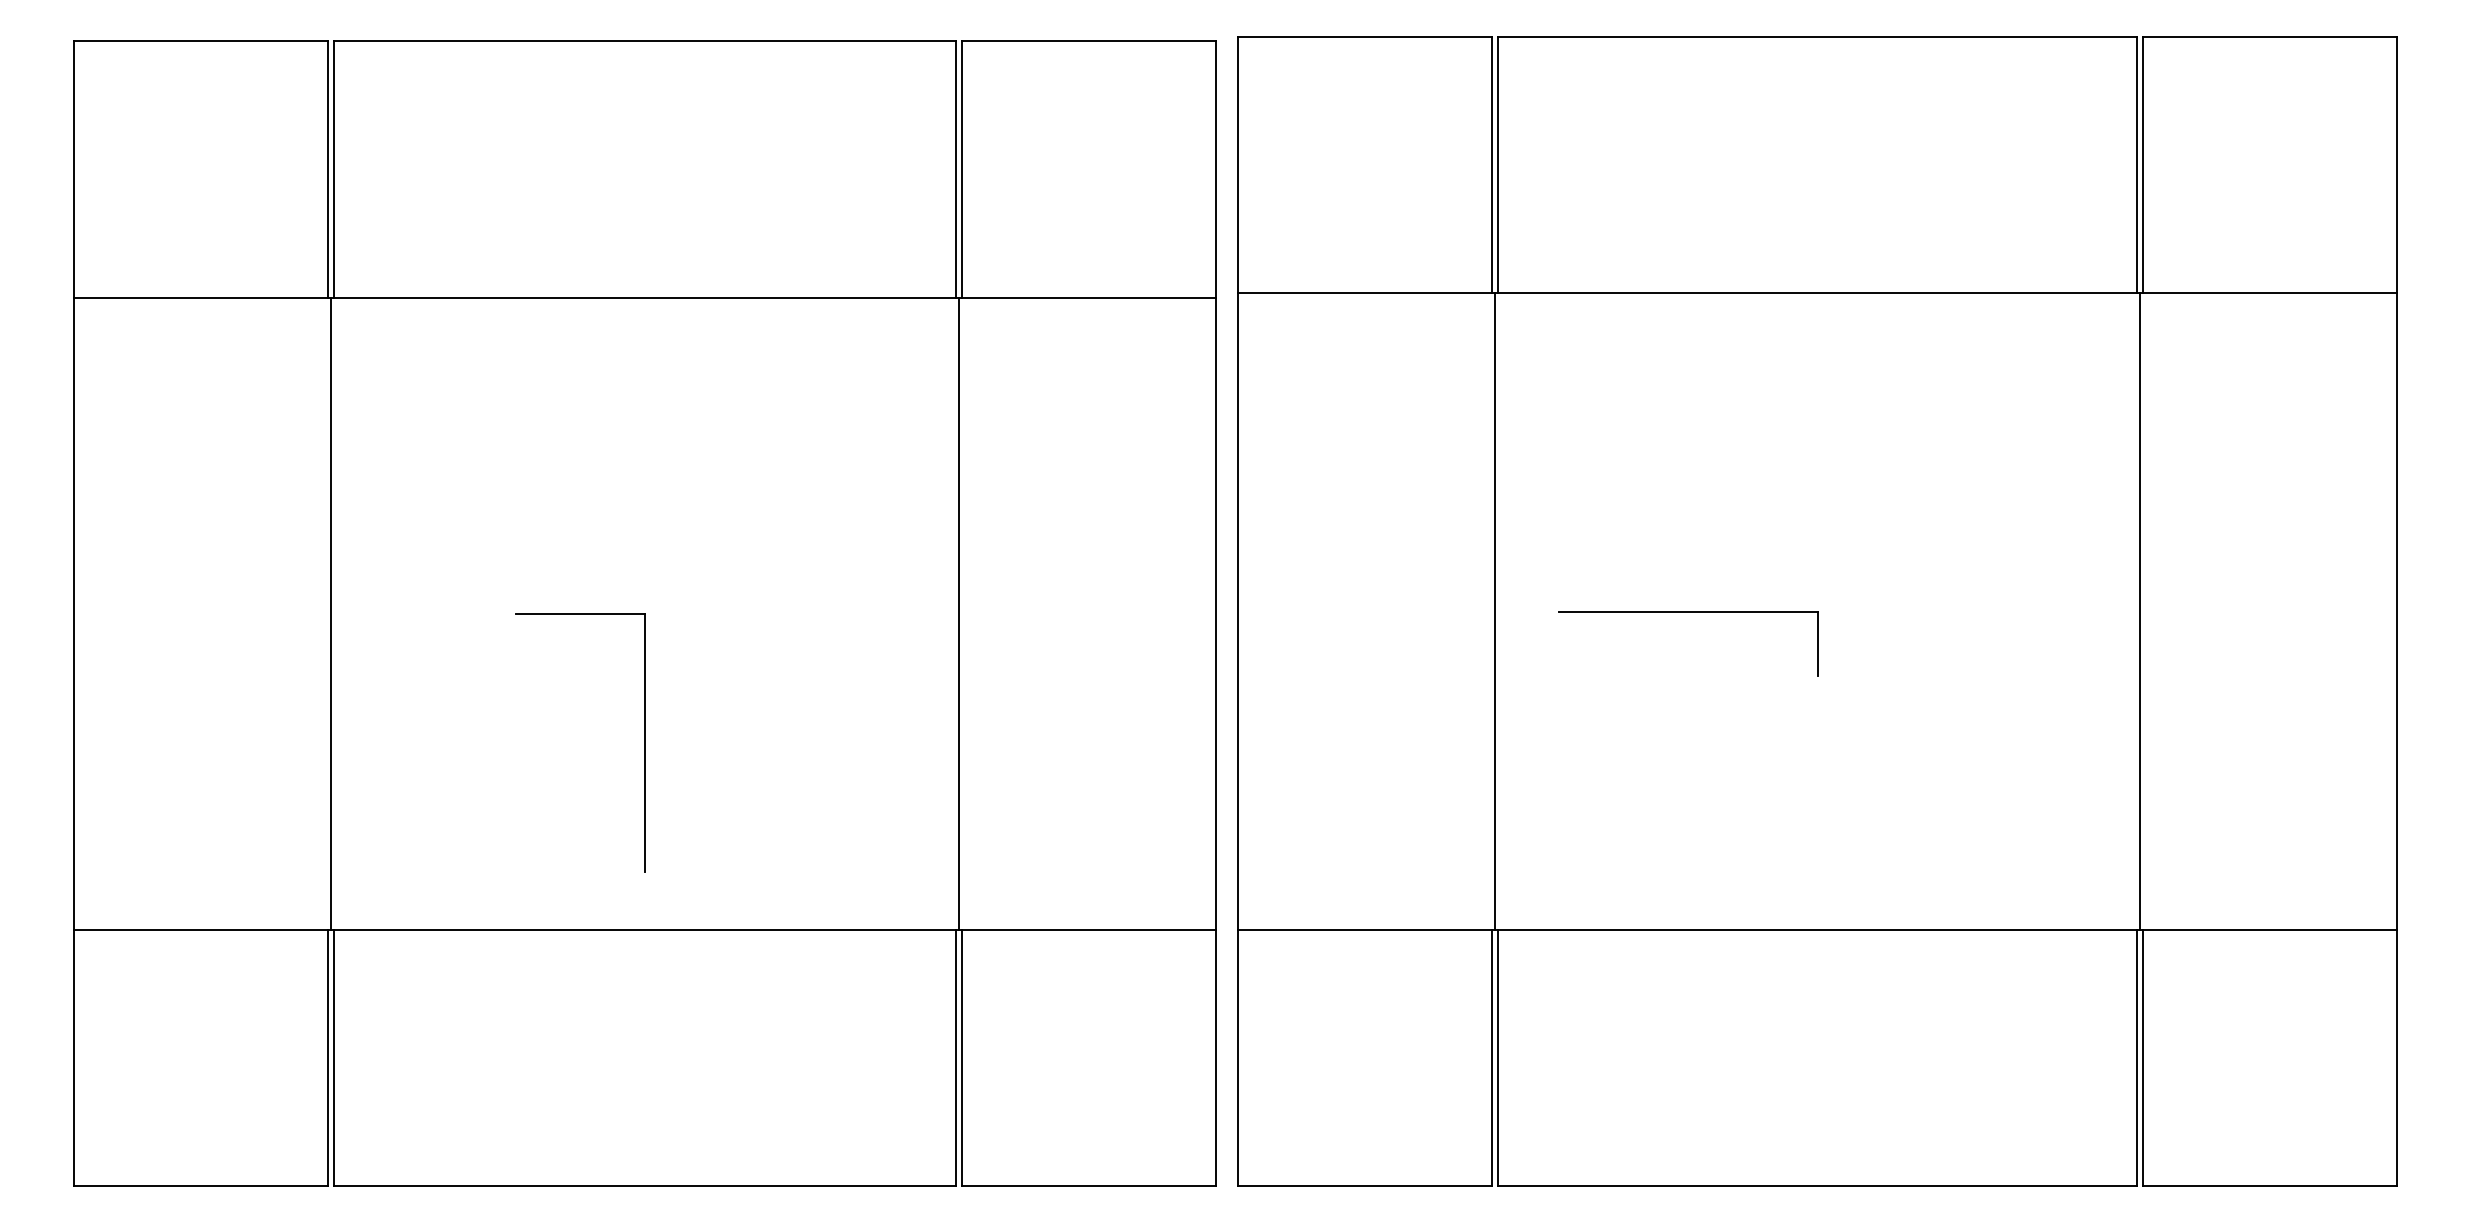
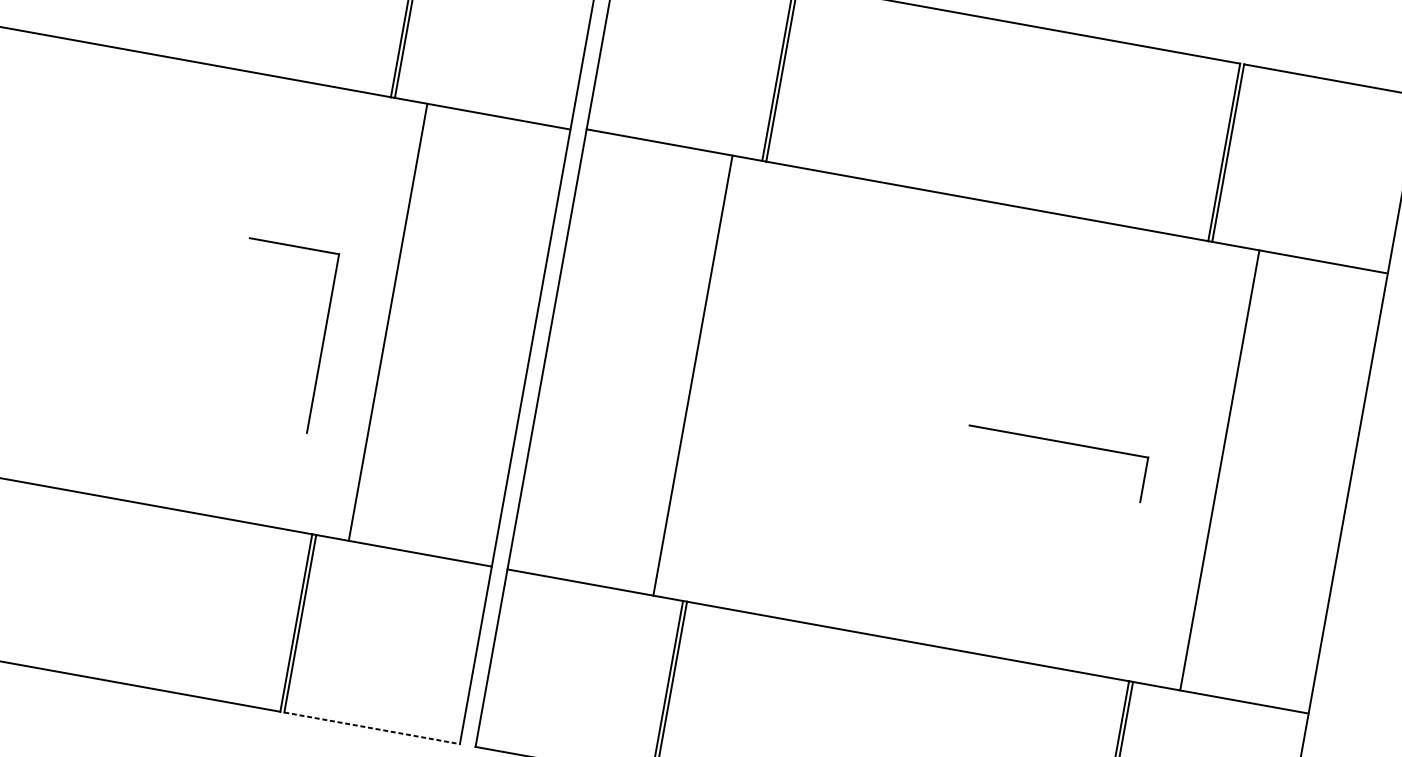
line: (1495, 611) -> (693, 375), moved
line: (2140, 611) -> (1220, 470), moved
part: (1688, 612) -> (1058, 442), moved
line: (958, 613) -> (388, 322), moved
part: (644, 742) -> (322, 343), moved
line: (1088, 1186) -> (372, 728), solid -> dashed

